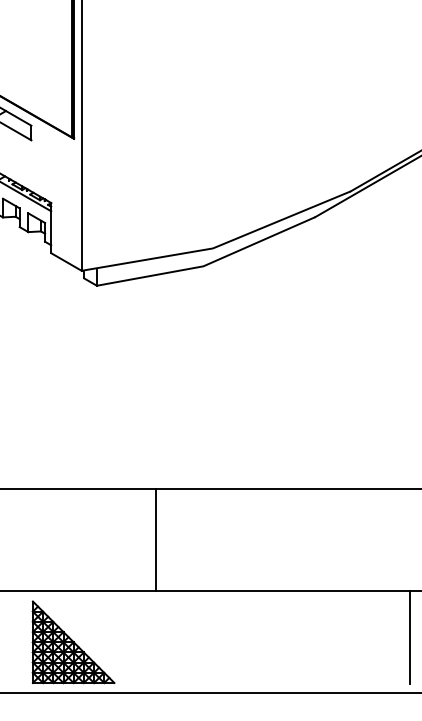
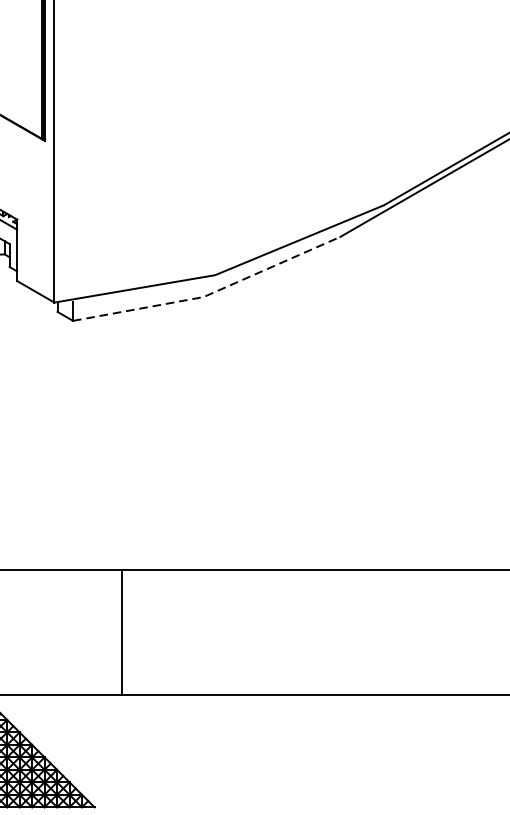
line: (209, 263) -> (210, 293), solid -> dashed
line: (155, 540) -> (121, 632), moved
line: (409, 637) -> (455, 751), removed

